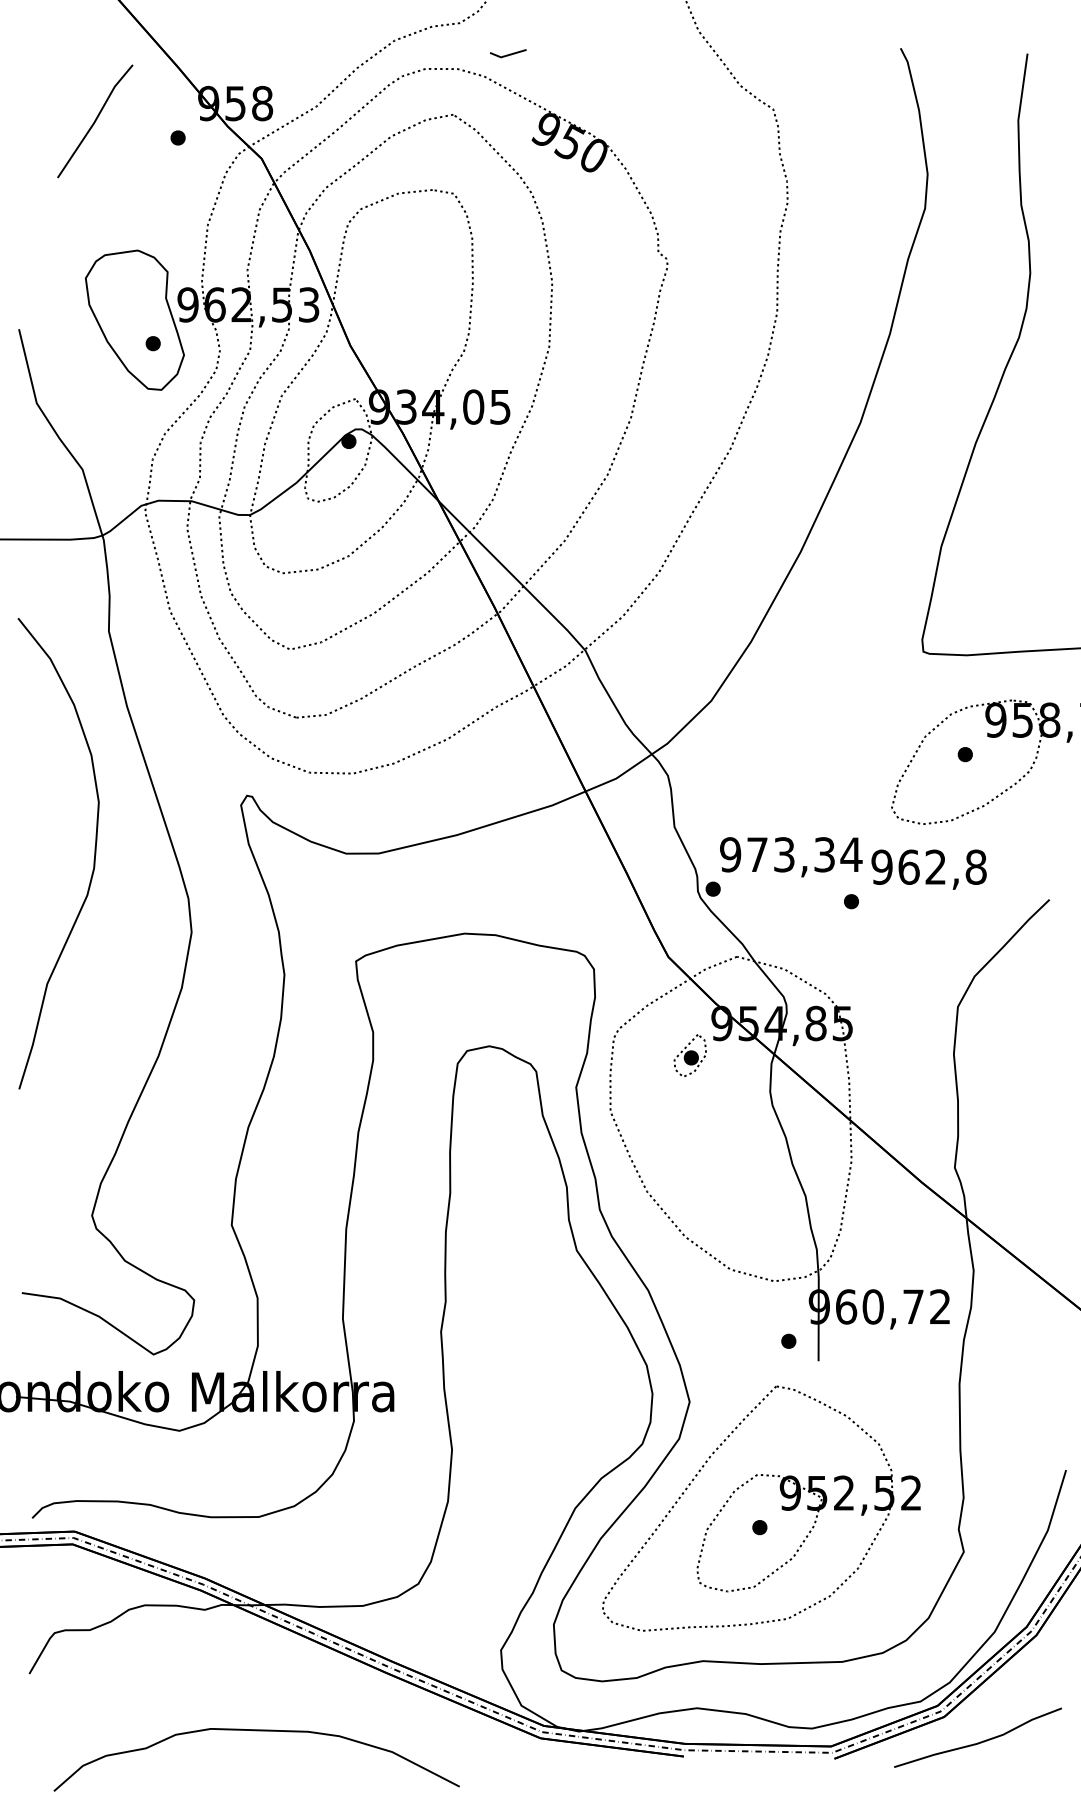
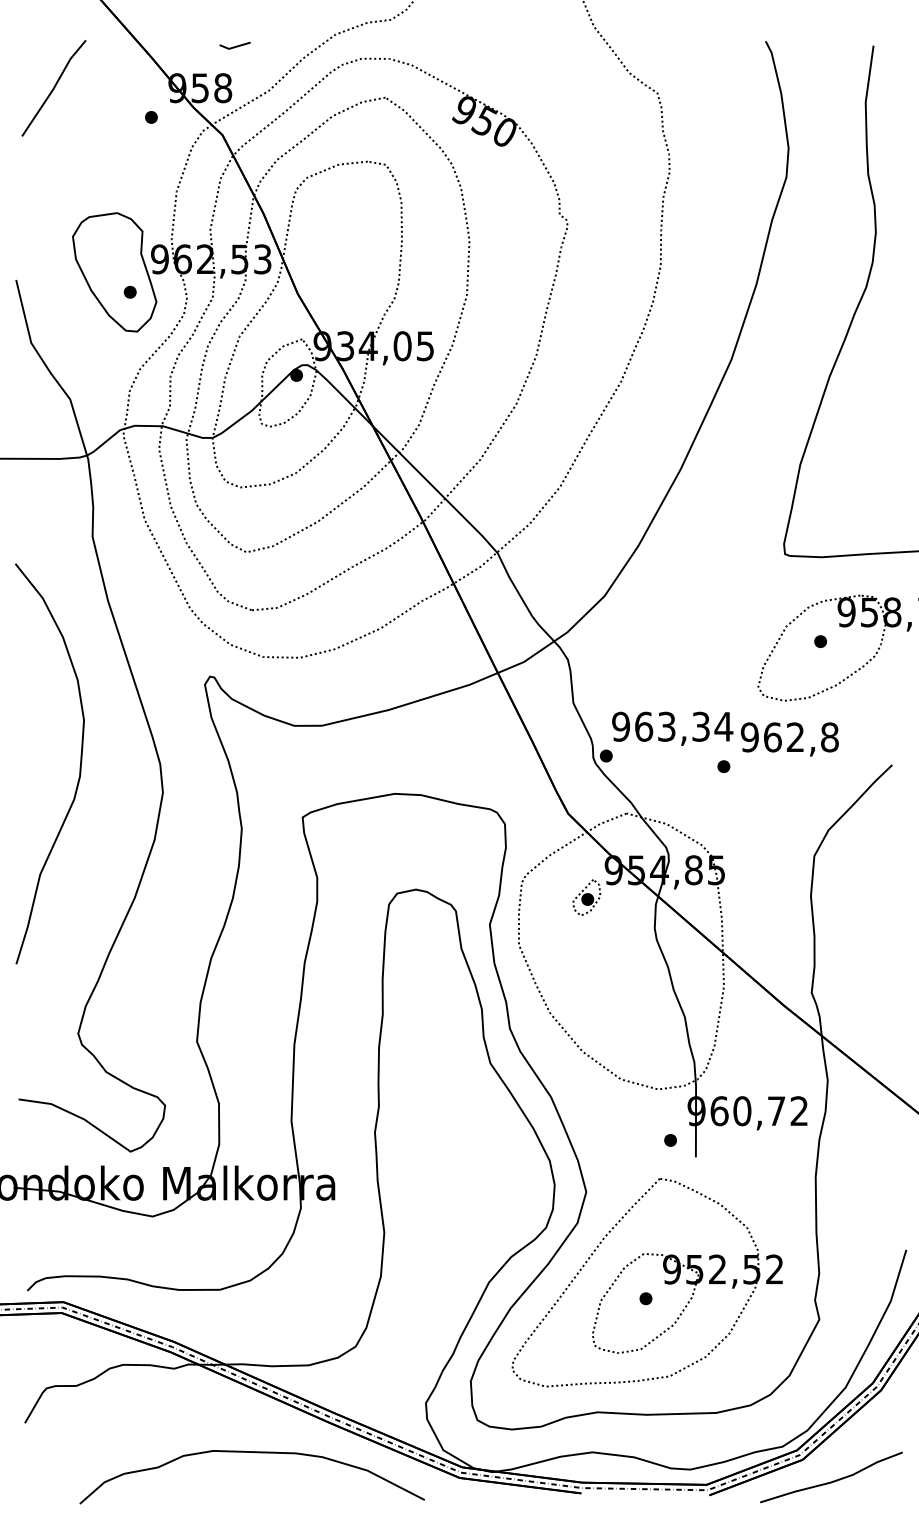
line: (507, 54) -> (234, 46), moved
line: (94, 121) -> (53, 88), moved
text: (758, 854) -> (644, 726), 973,34 -> 963,34
curve: (93, 856) -> (79, 766), moved
curve: (260, 1731) -> (255, 1453), moved

